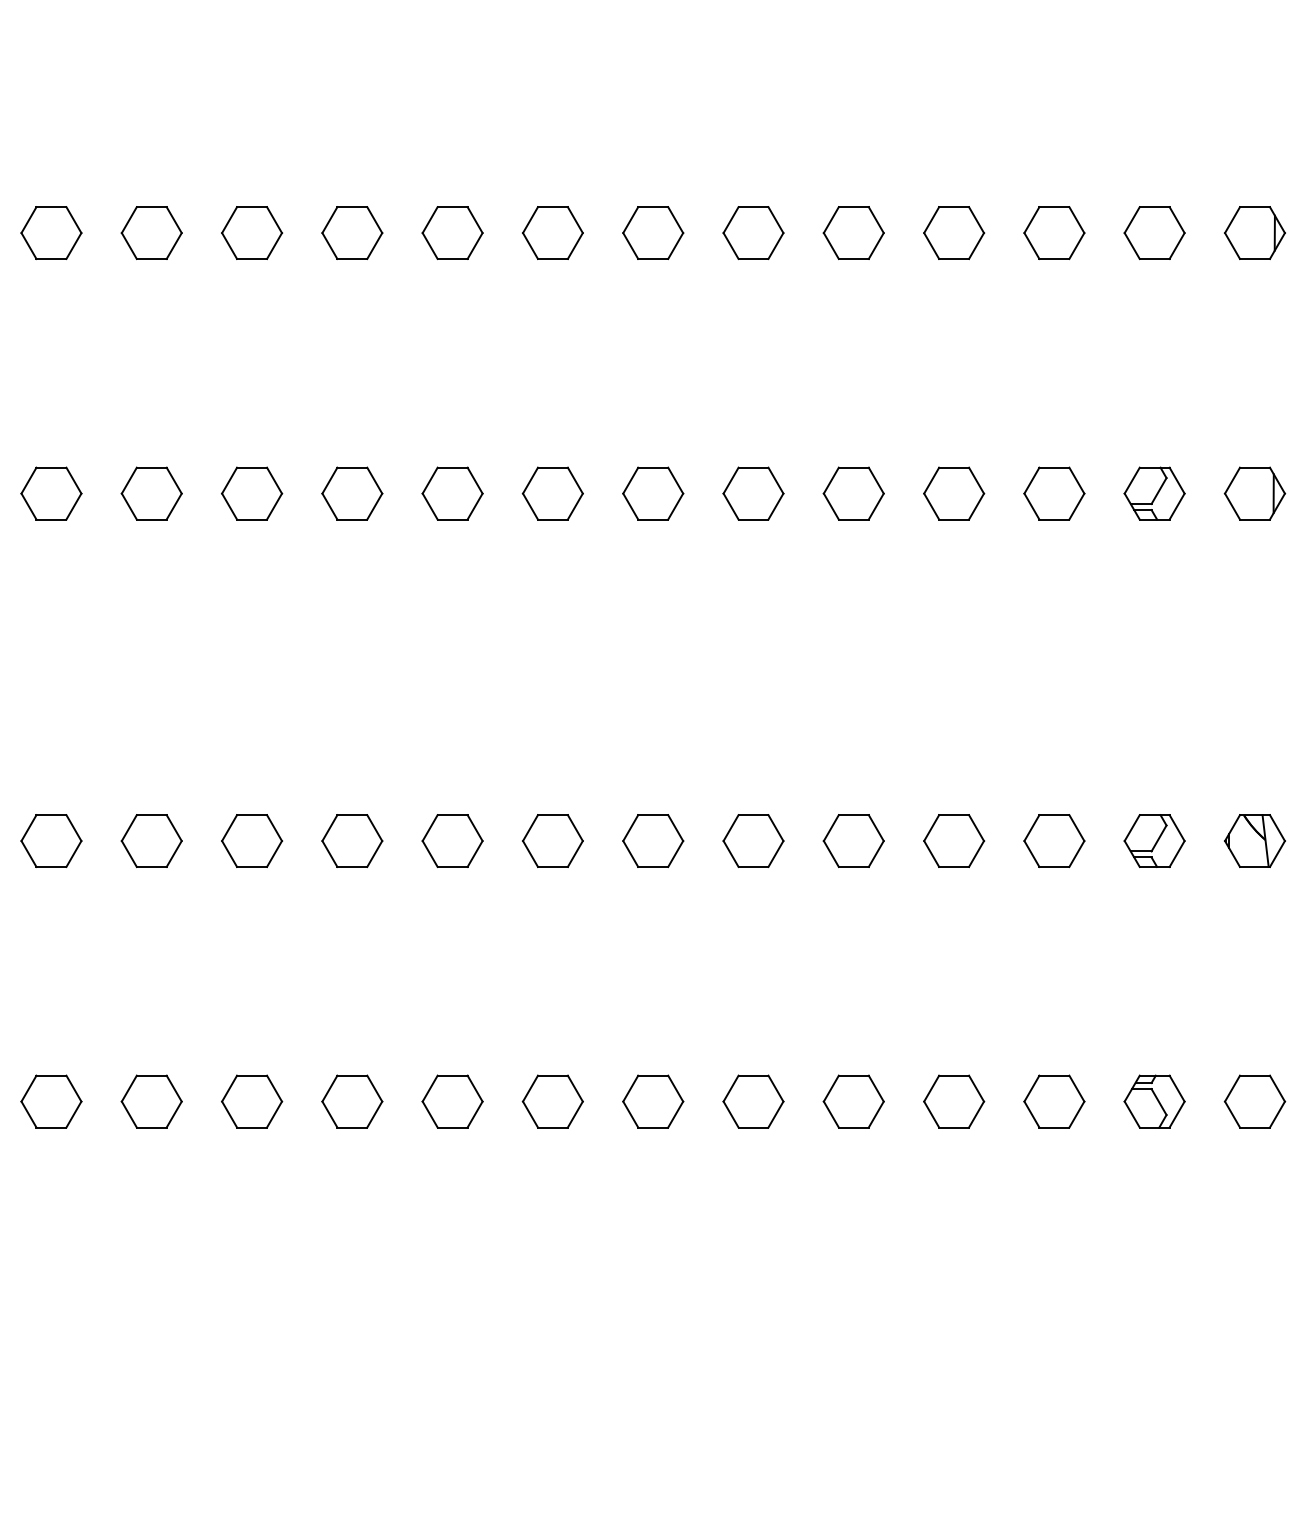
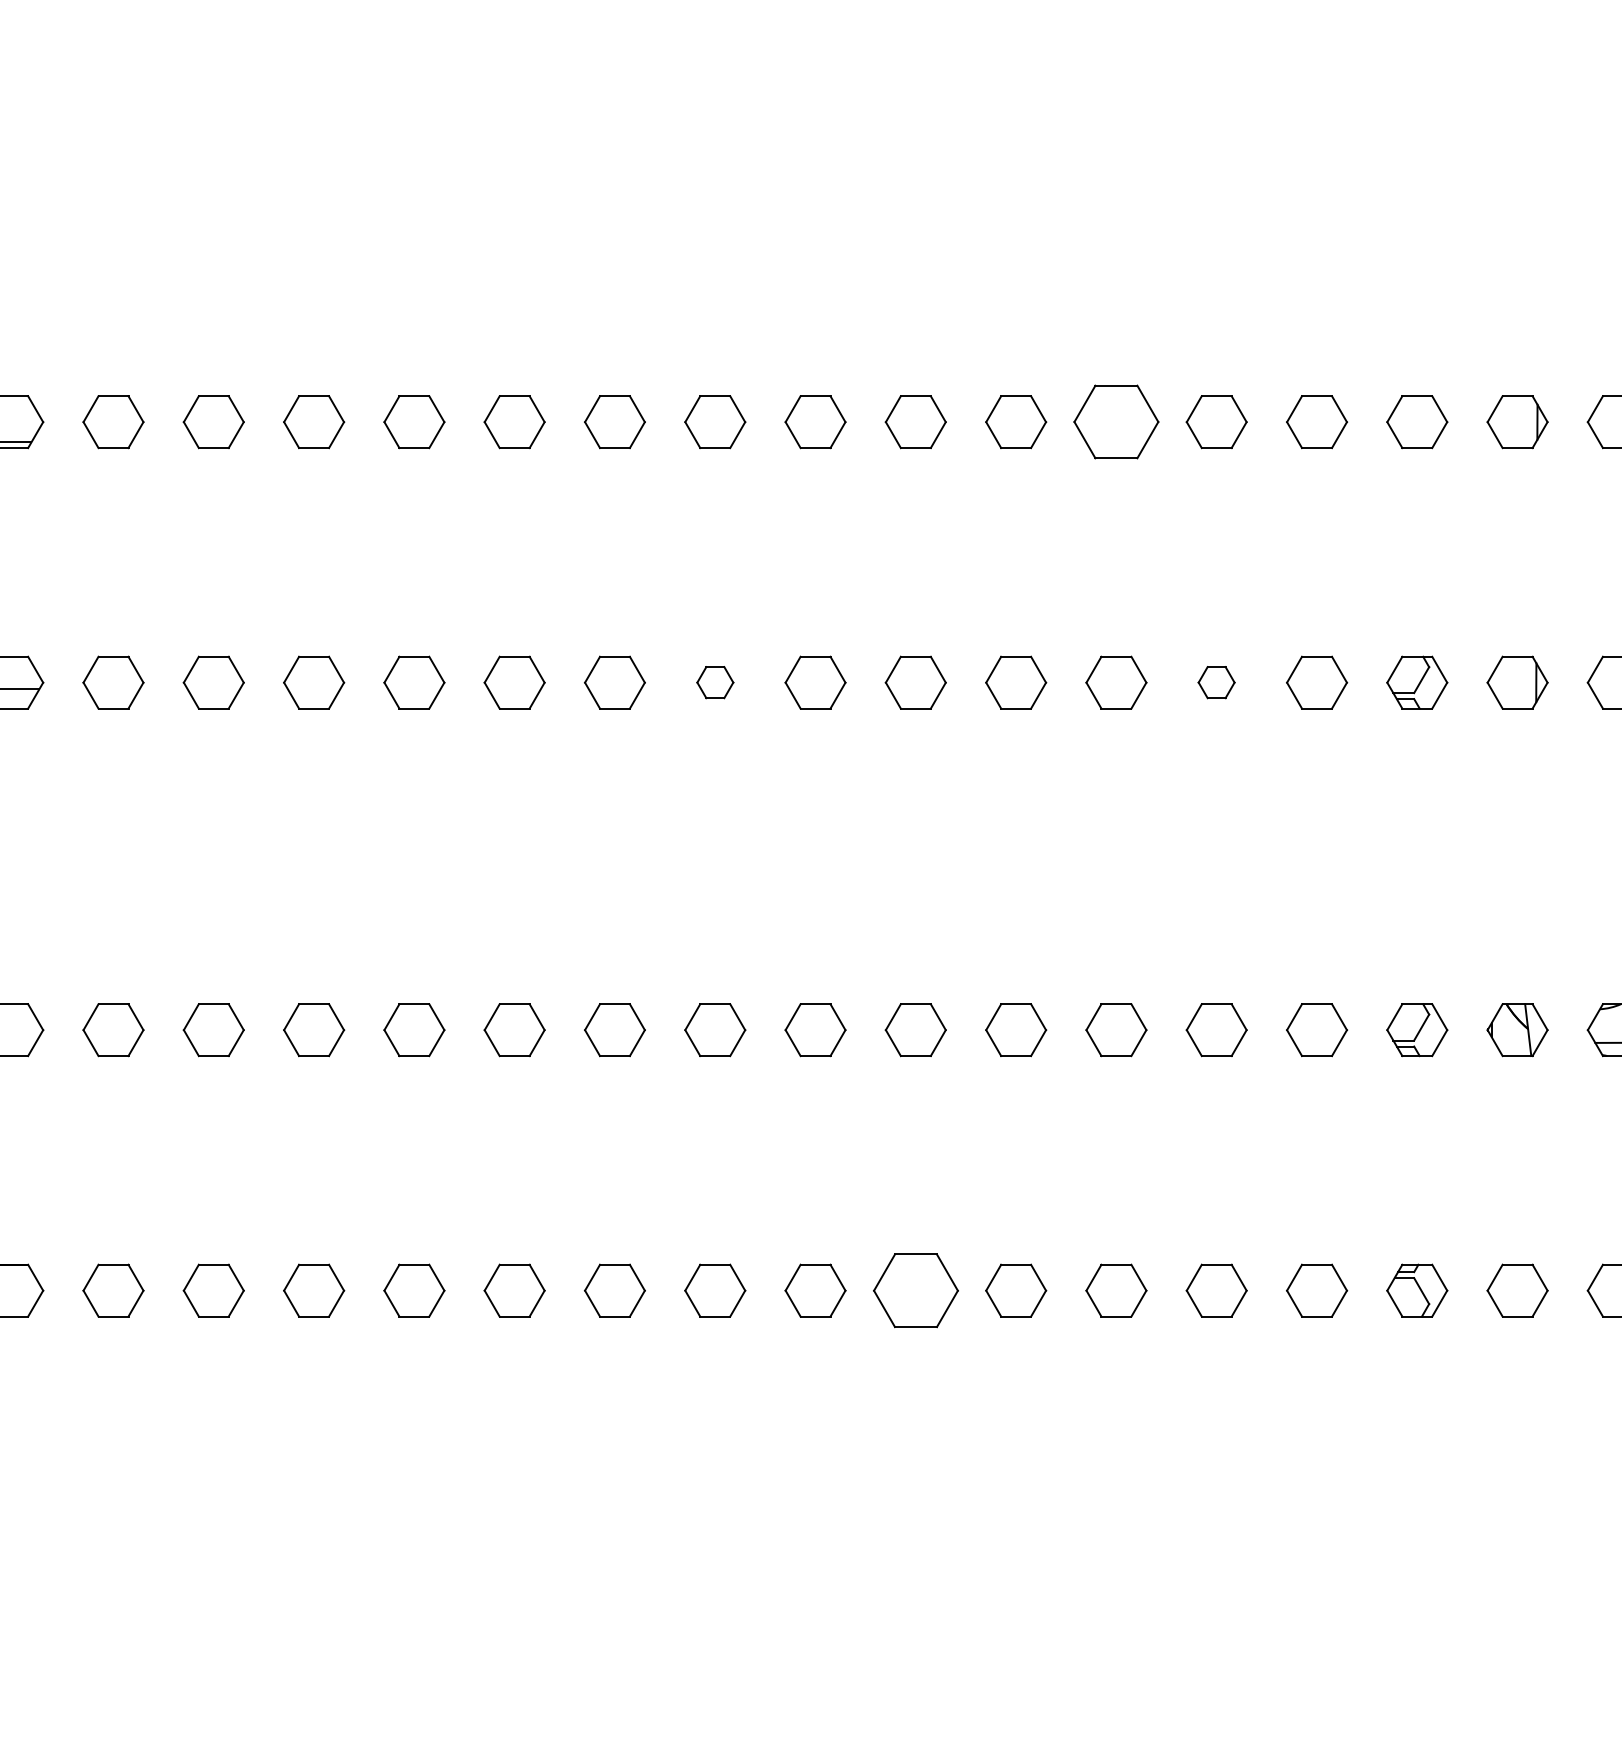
part: (853, 233) -> (1116, 422), size x1.4
part: (452, 493) -> (715, 682), size x0.6
part: (953, 493) -> (1216, 682), size x0.6
part: (652, 1101) -> (915, 1290), size x1.4

